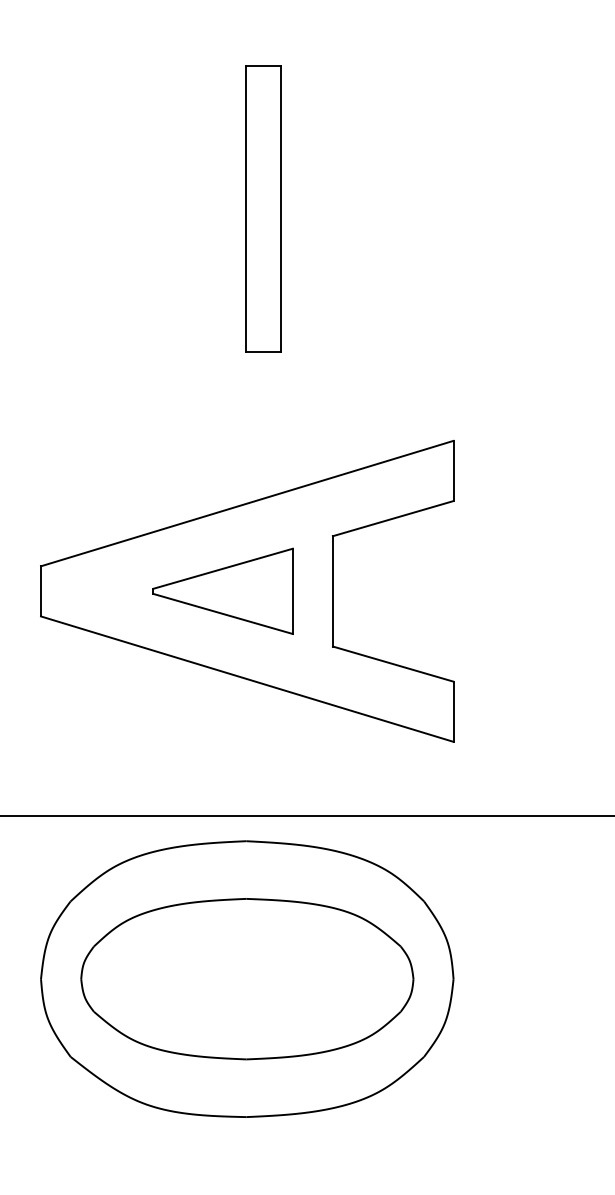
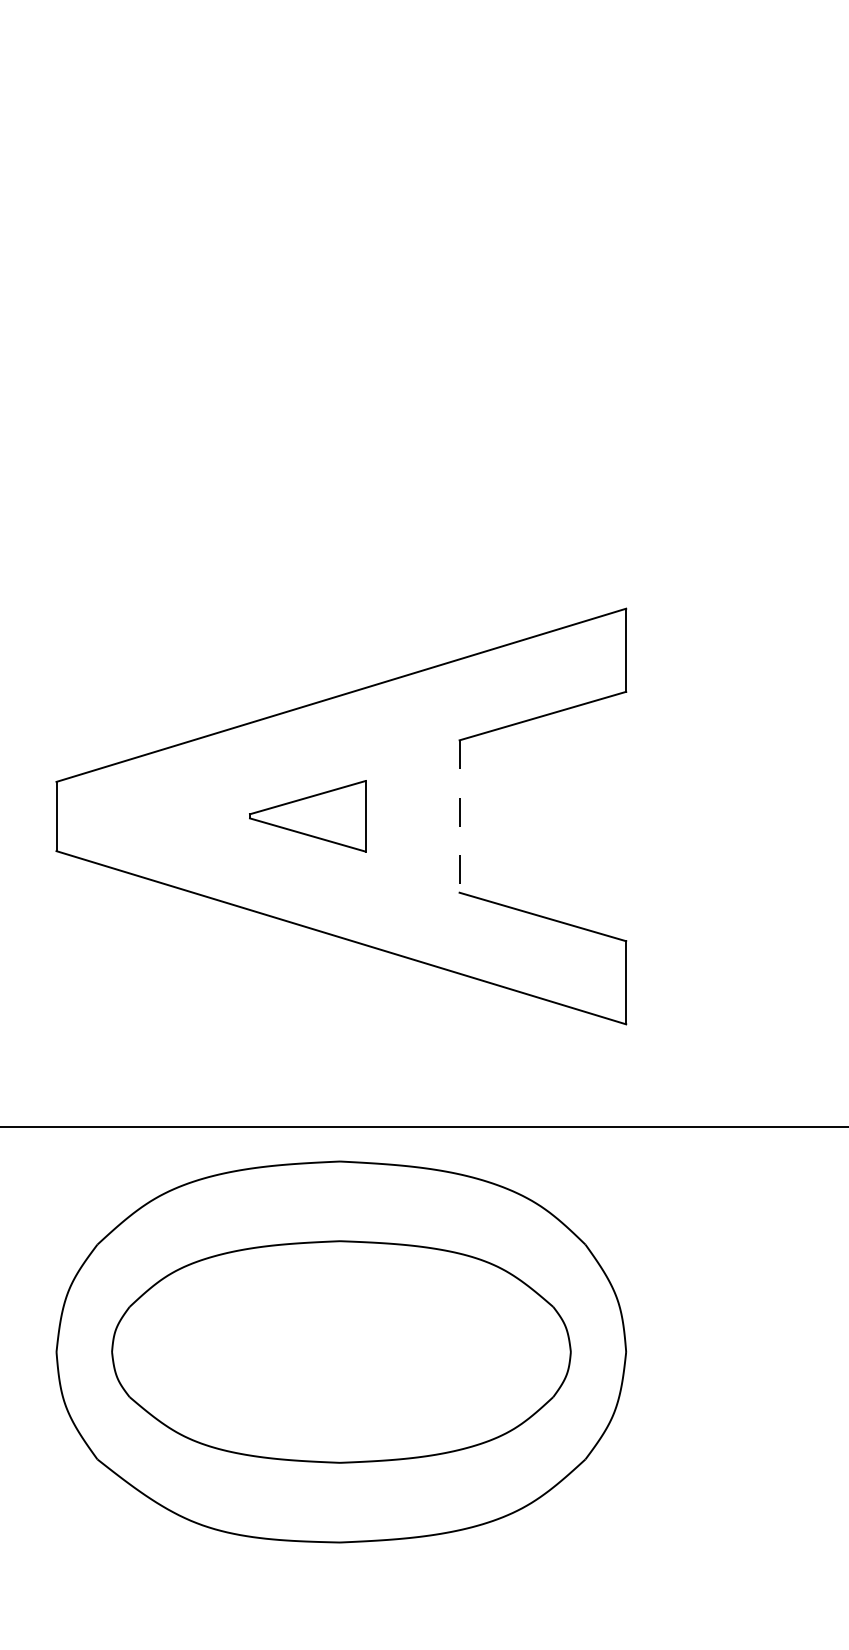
part: (263, 208) -> (363, 287), removed
part: (222, 590) -> (307, 815), size x0.6
line: (332, 591) -> (459, 816), solid -> dashed

